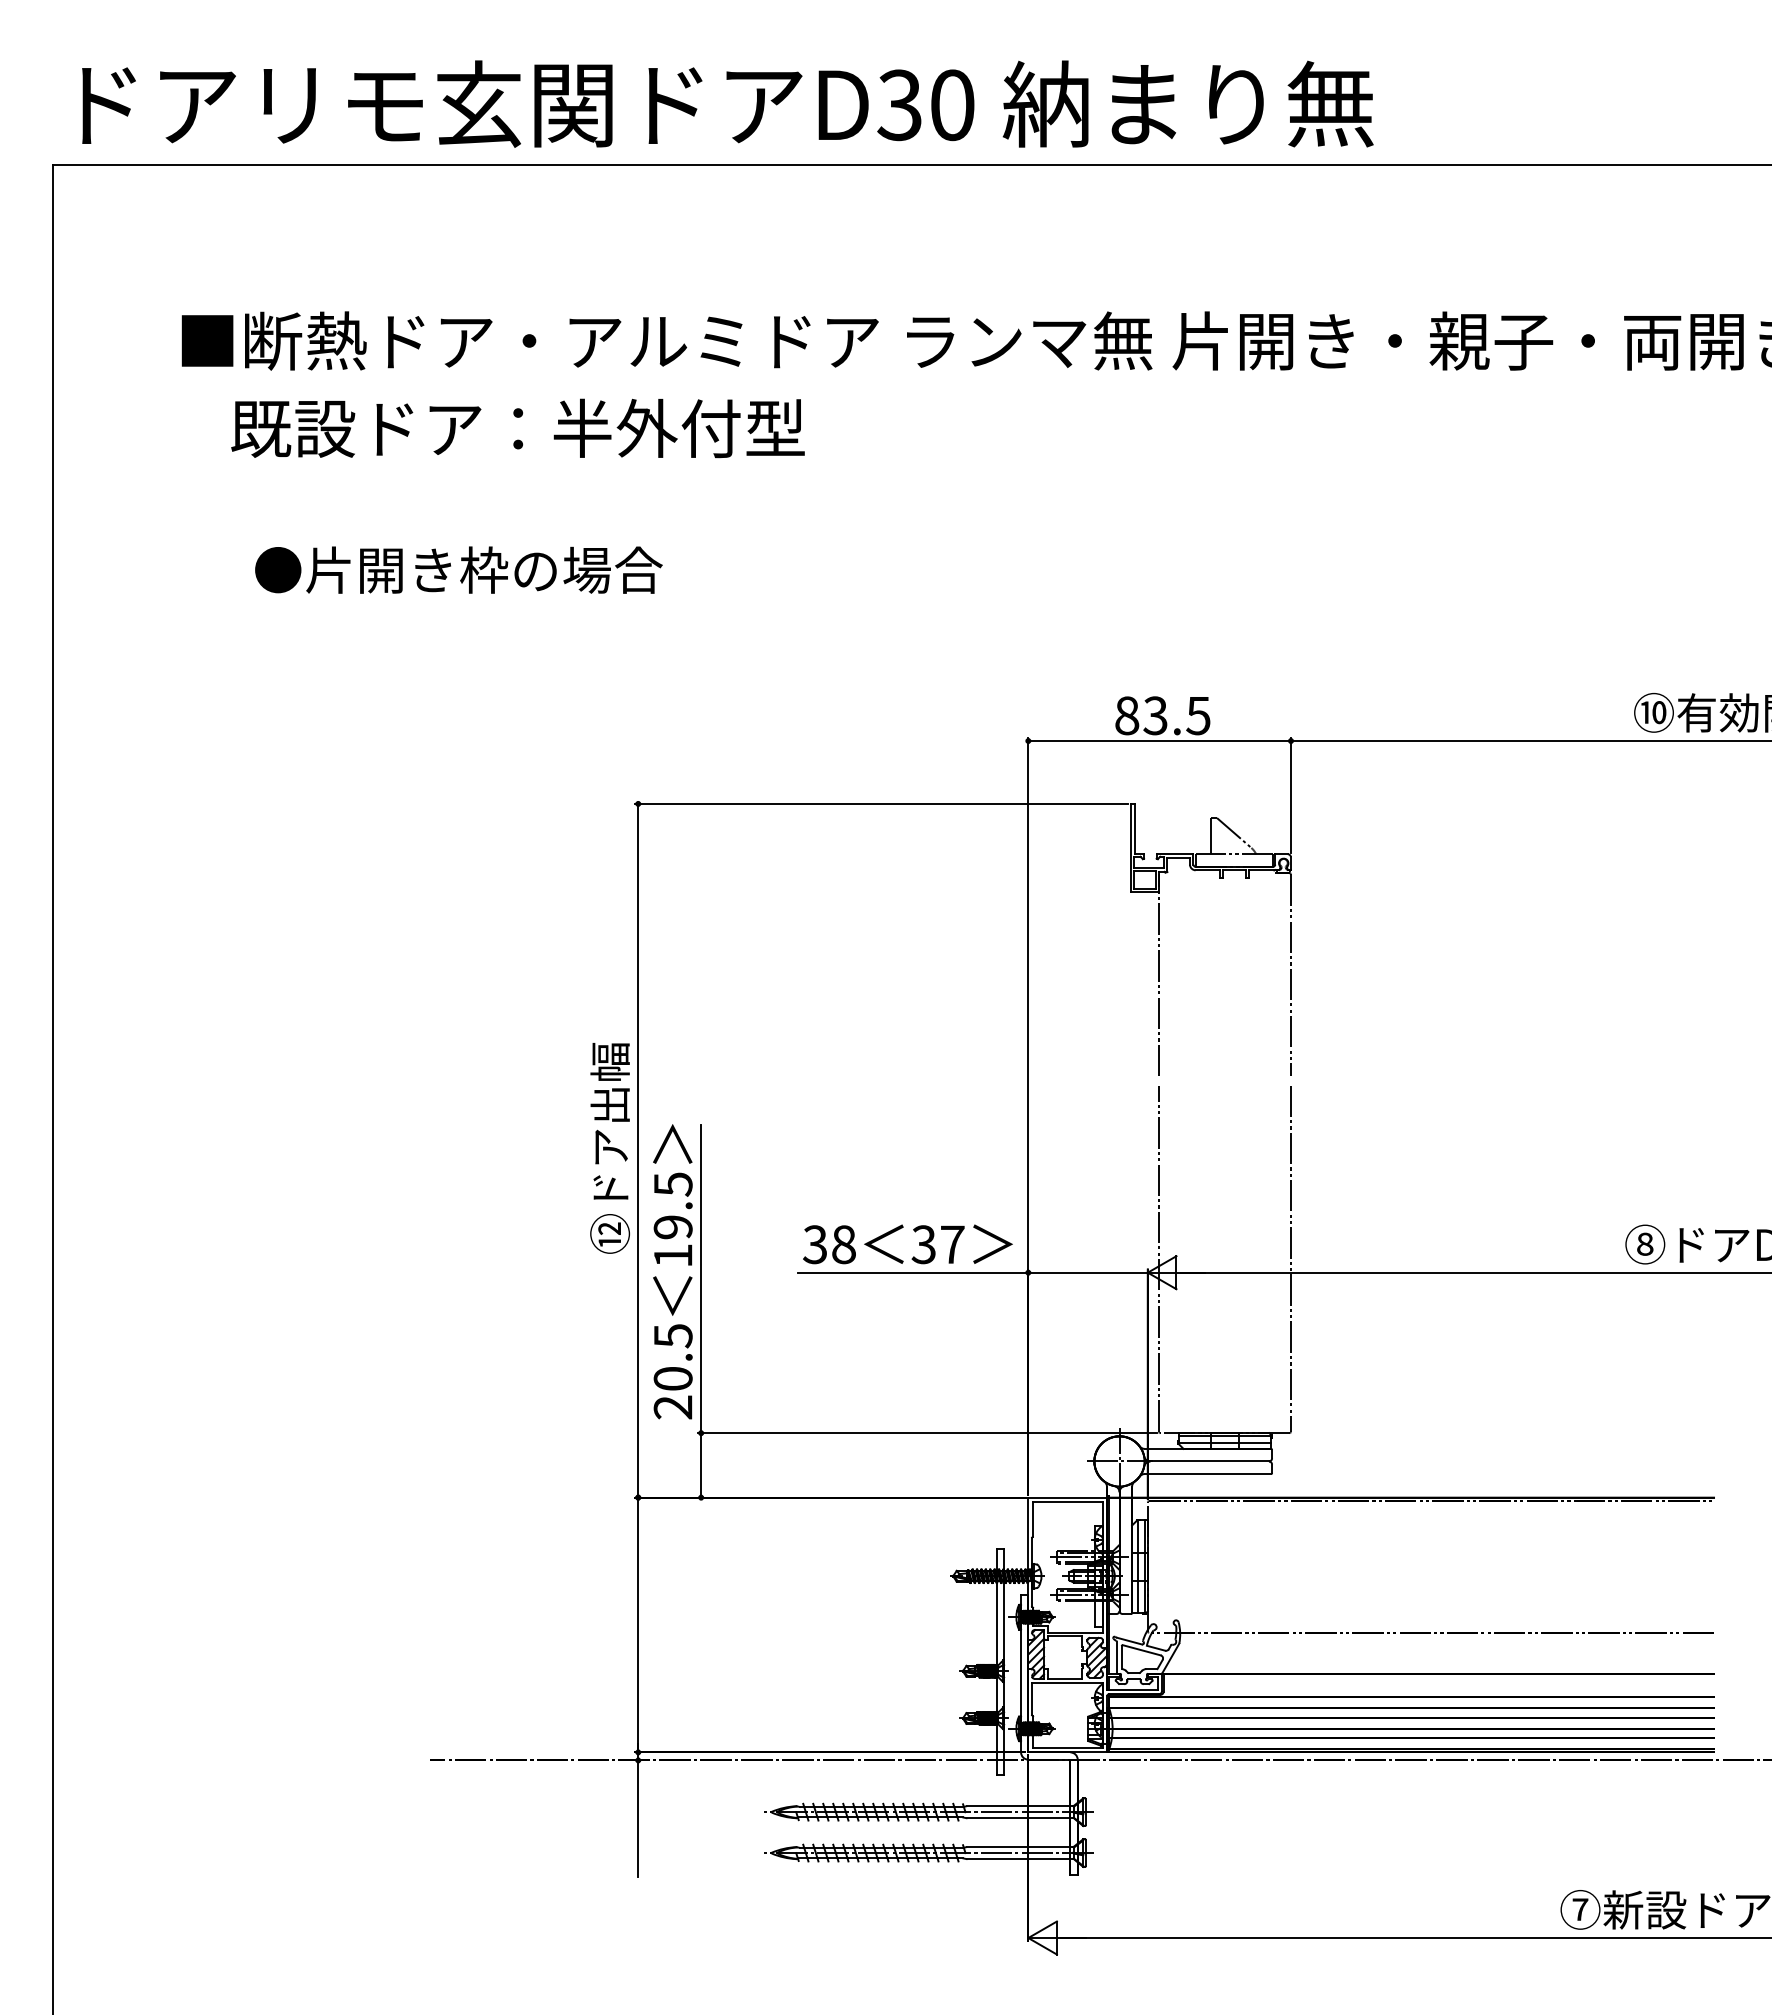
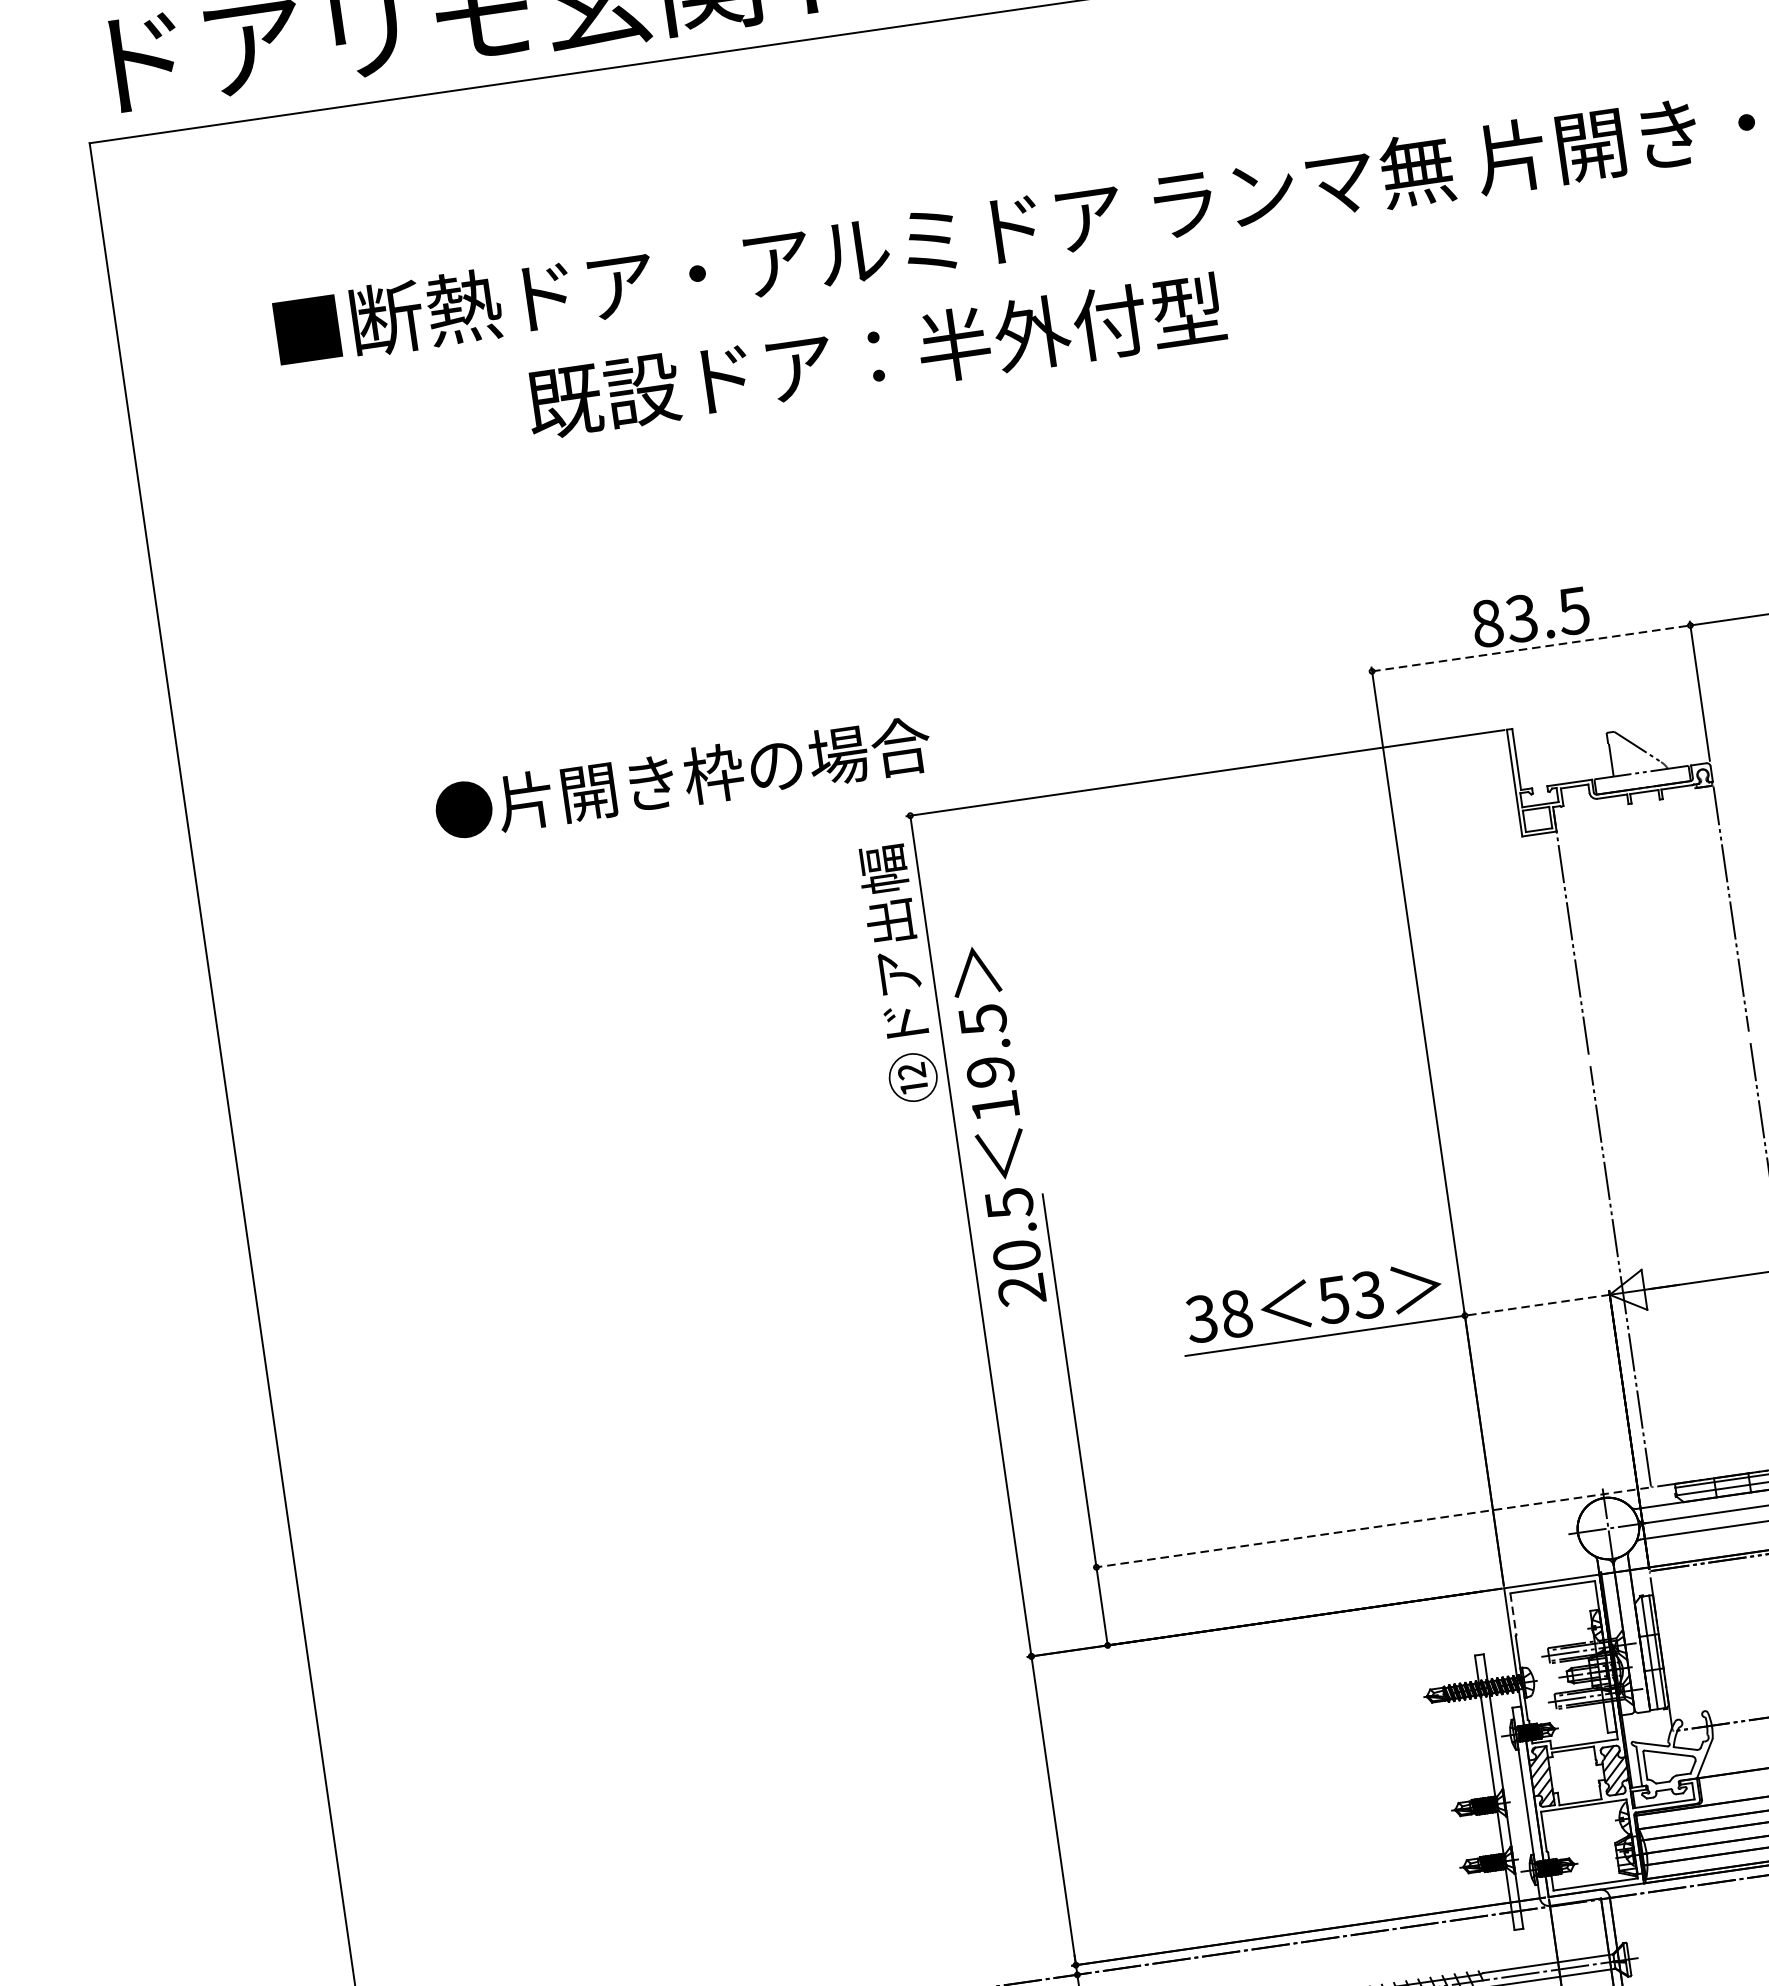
text: (517, 428) -> (875, 356), moved
text: (458, 569) -> (682, 777), moved
line: (1160, 741) -> (1532, 648), solid -> dashed
text: (609, 1148) -> (897, 974), moved
text: (937, 1244) -> (1349, 1297), 37 -> 53
text: (672, 1271) -> (997, 1125), moved
line: (1088, 1272) -> (1537, 1304), solid -> dashed
line: (926, 1433) -> (1369, 1528), solid -> dashed
line: (1032, 1520) -> (1513, 1615), solid -> dashed

